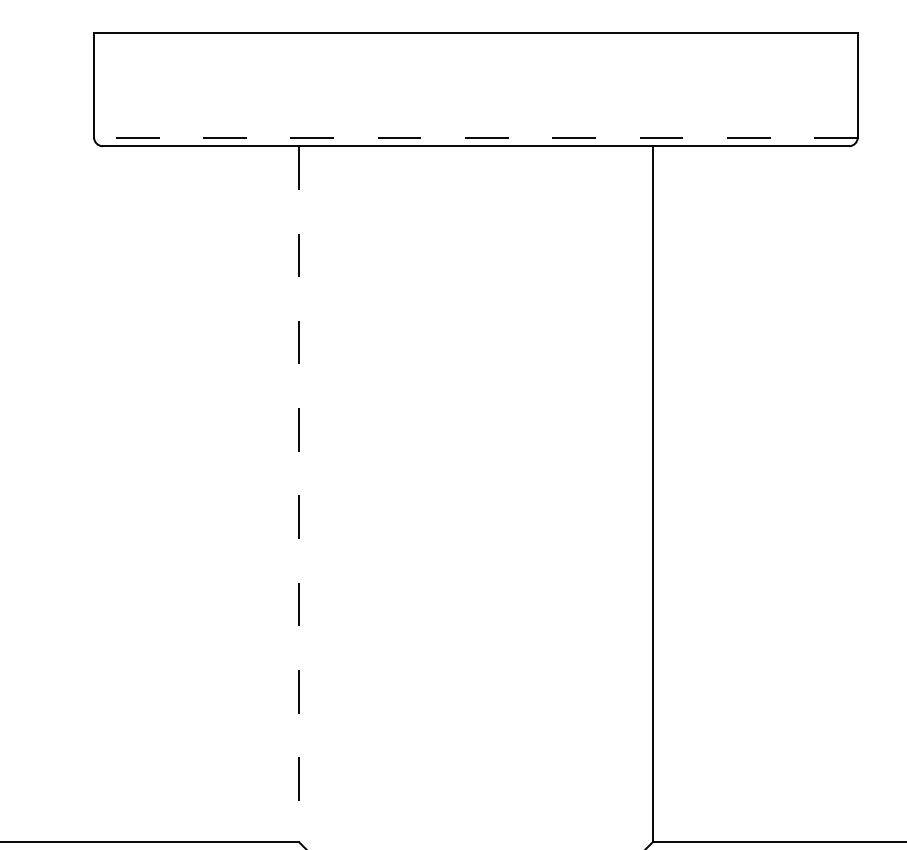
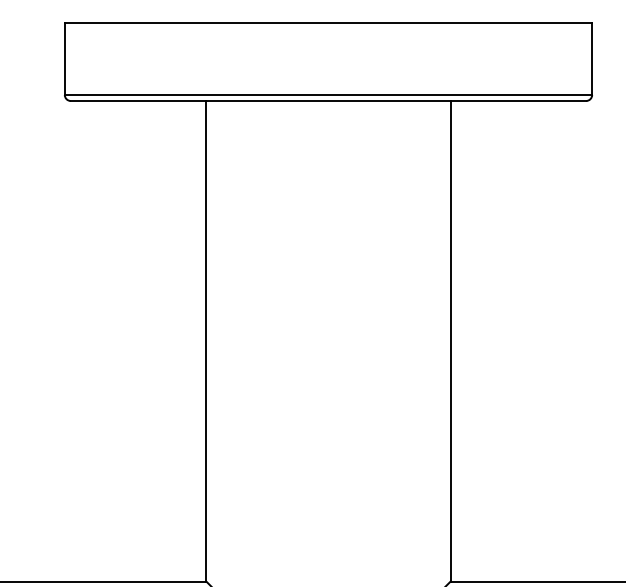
line: (475, 136) -> (328, 94), dashed -> solid
line: (299, 494) -> (206, 341), dashed -> solid

